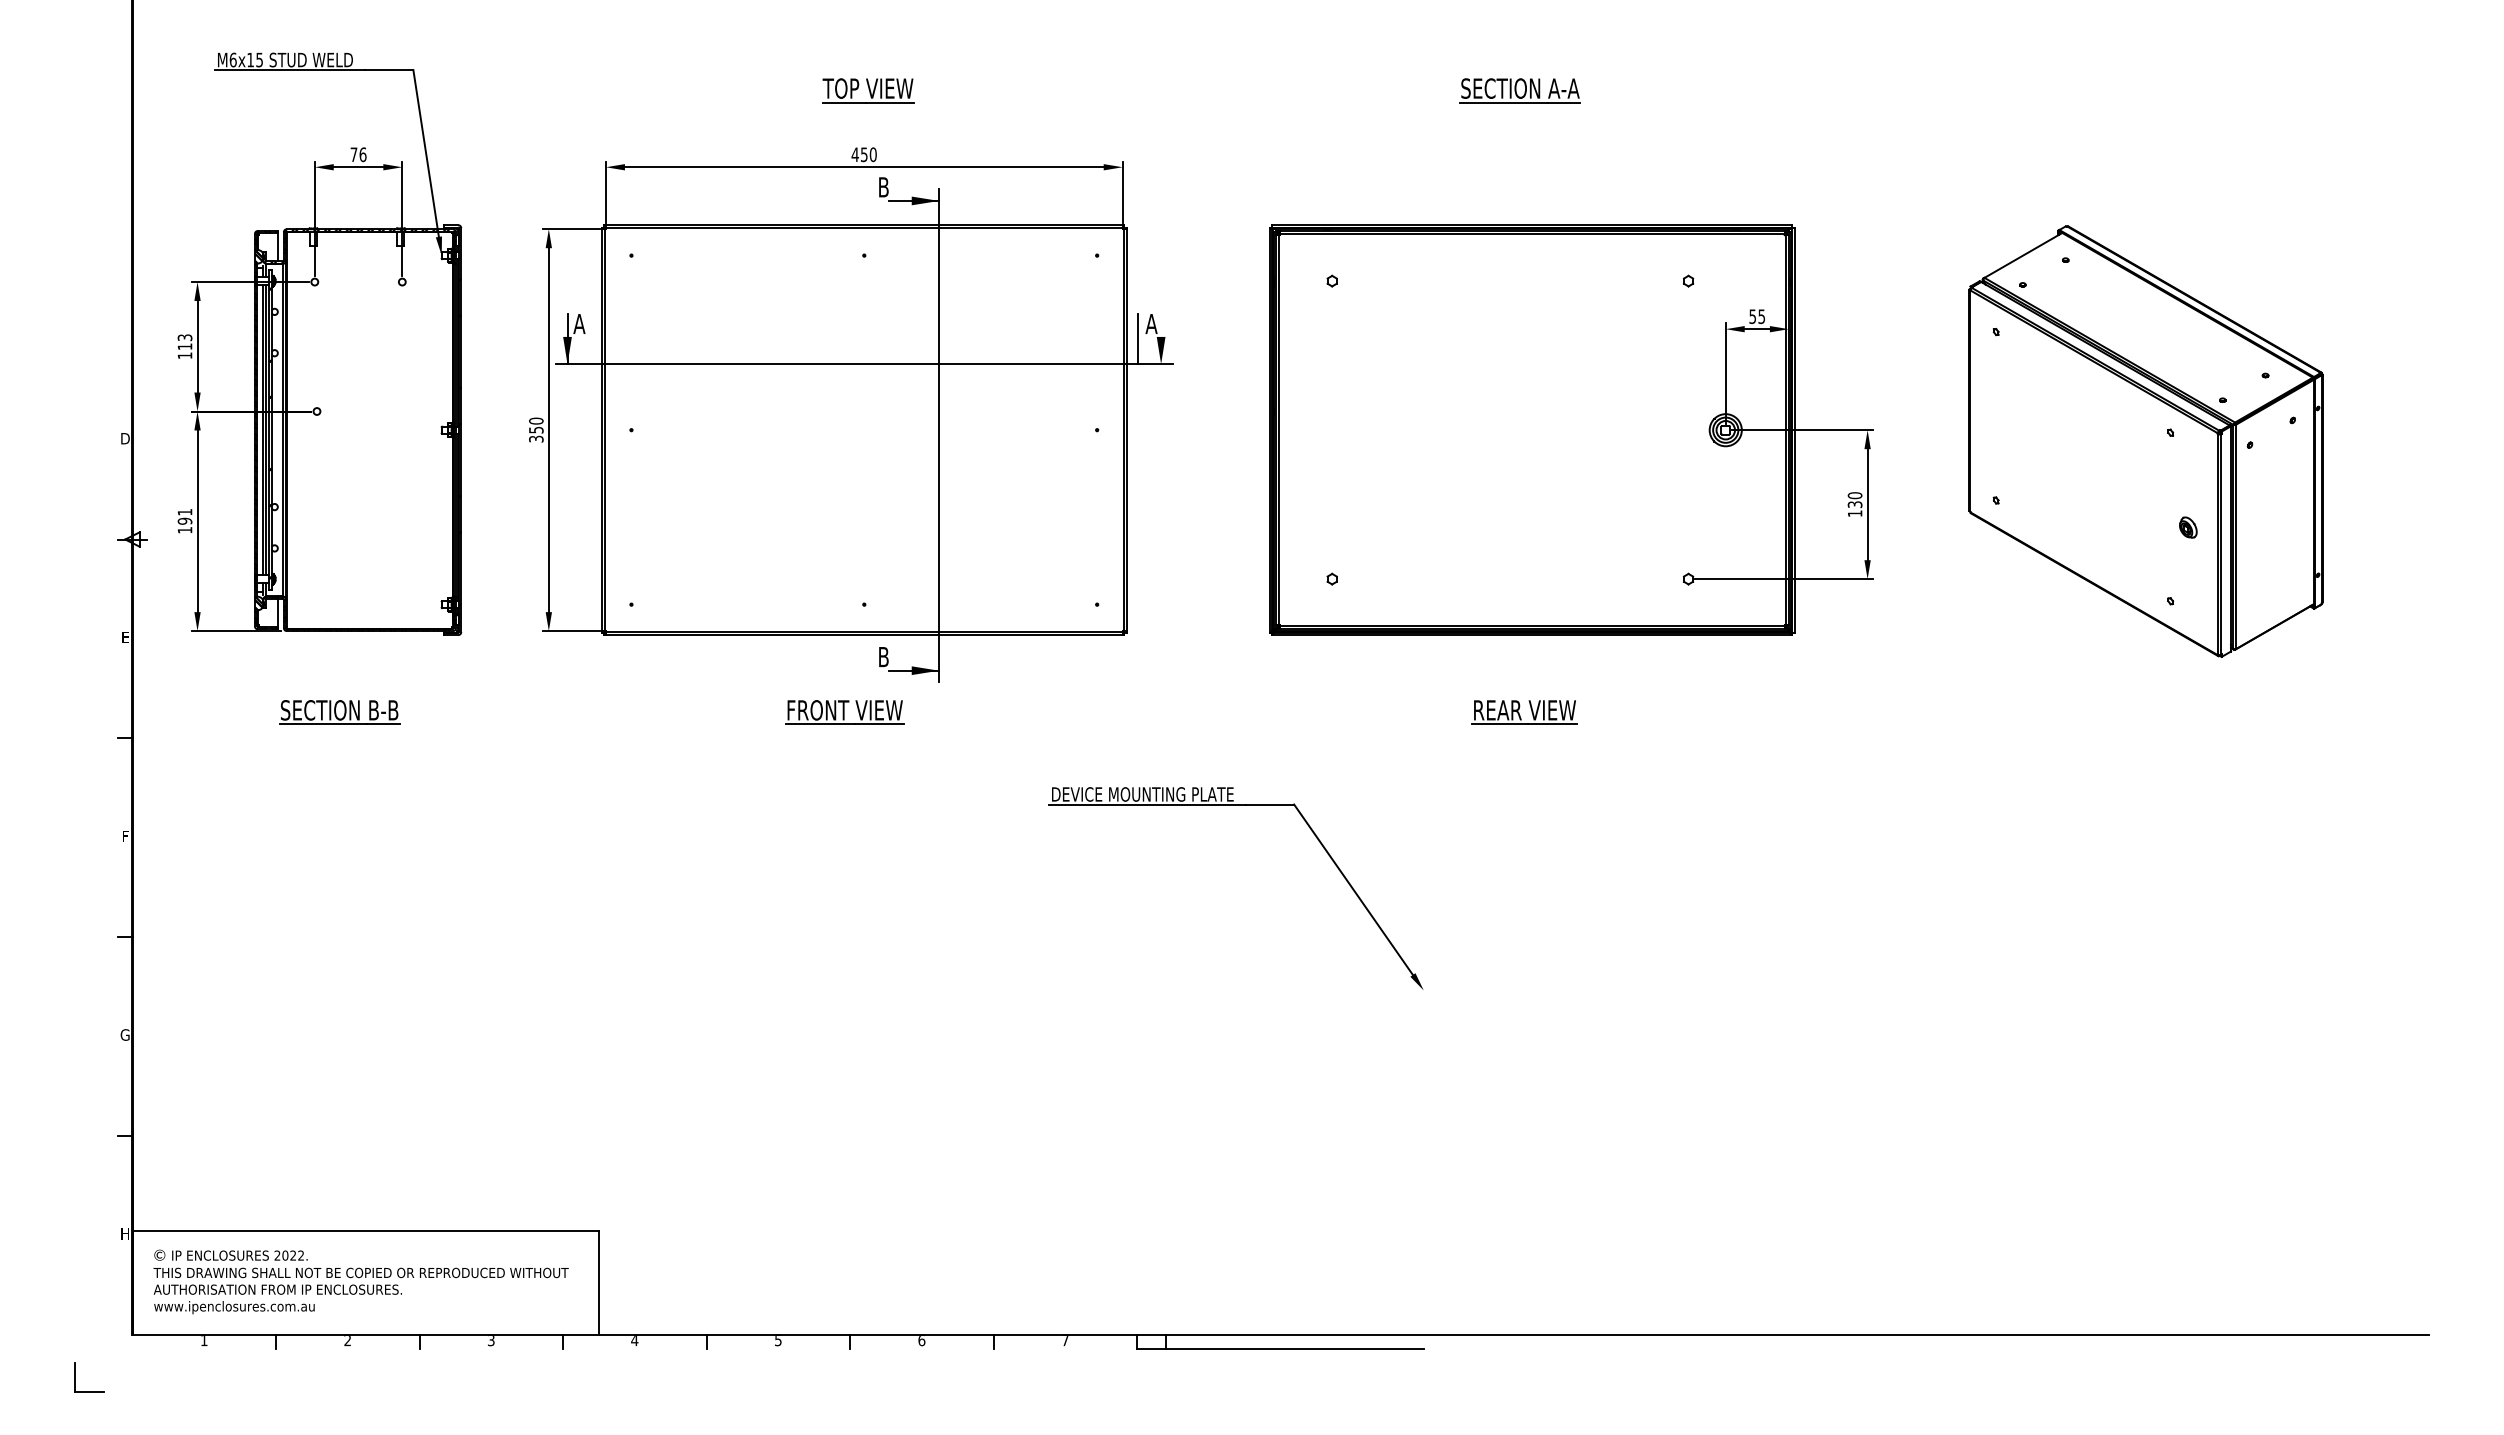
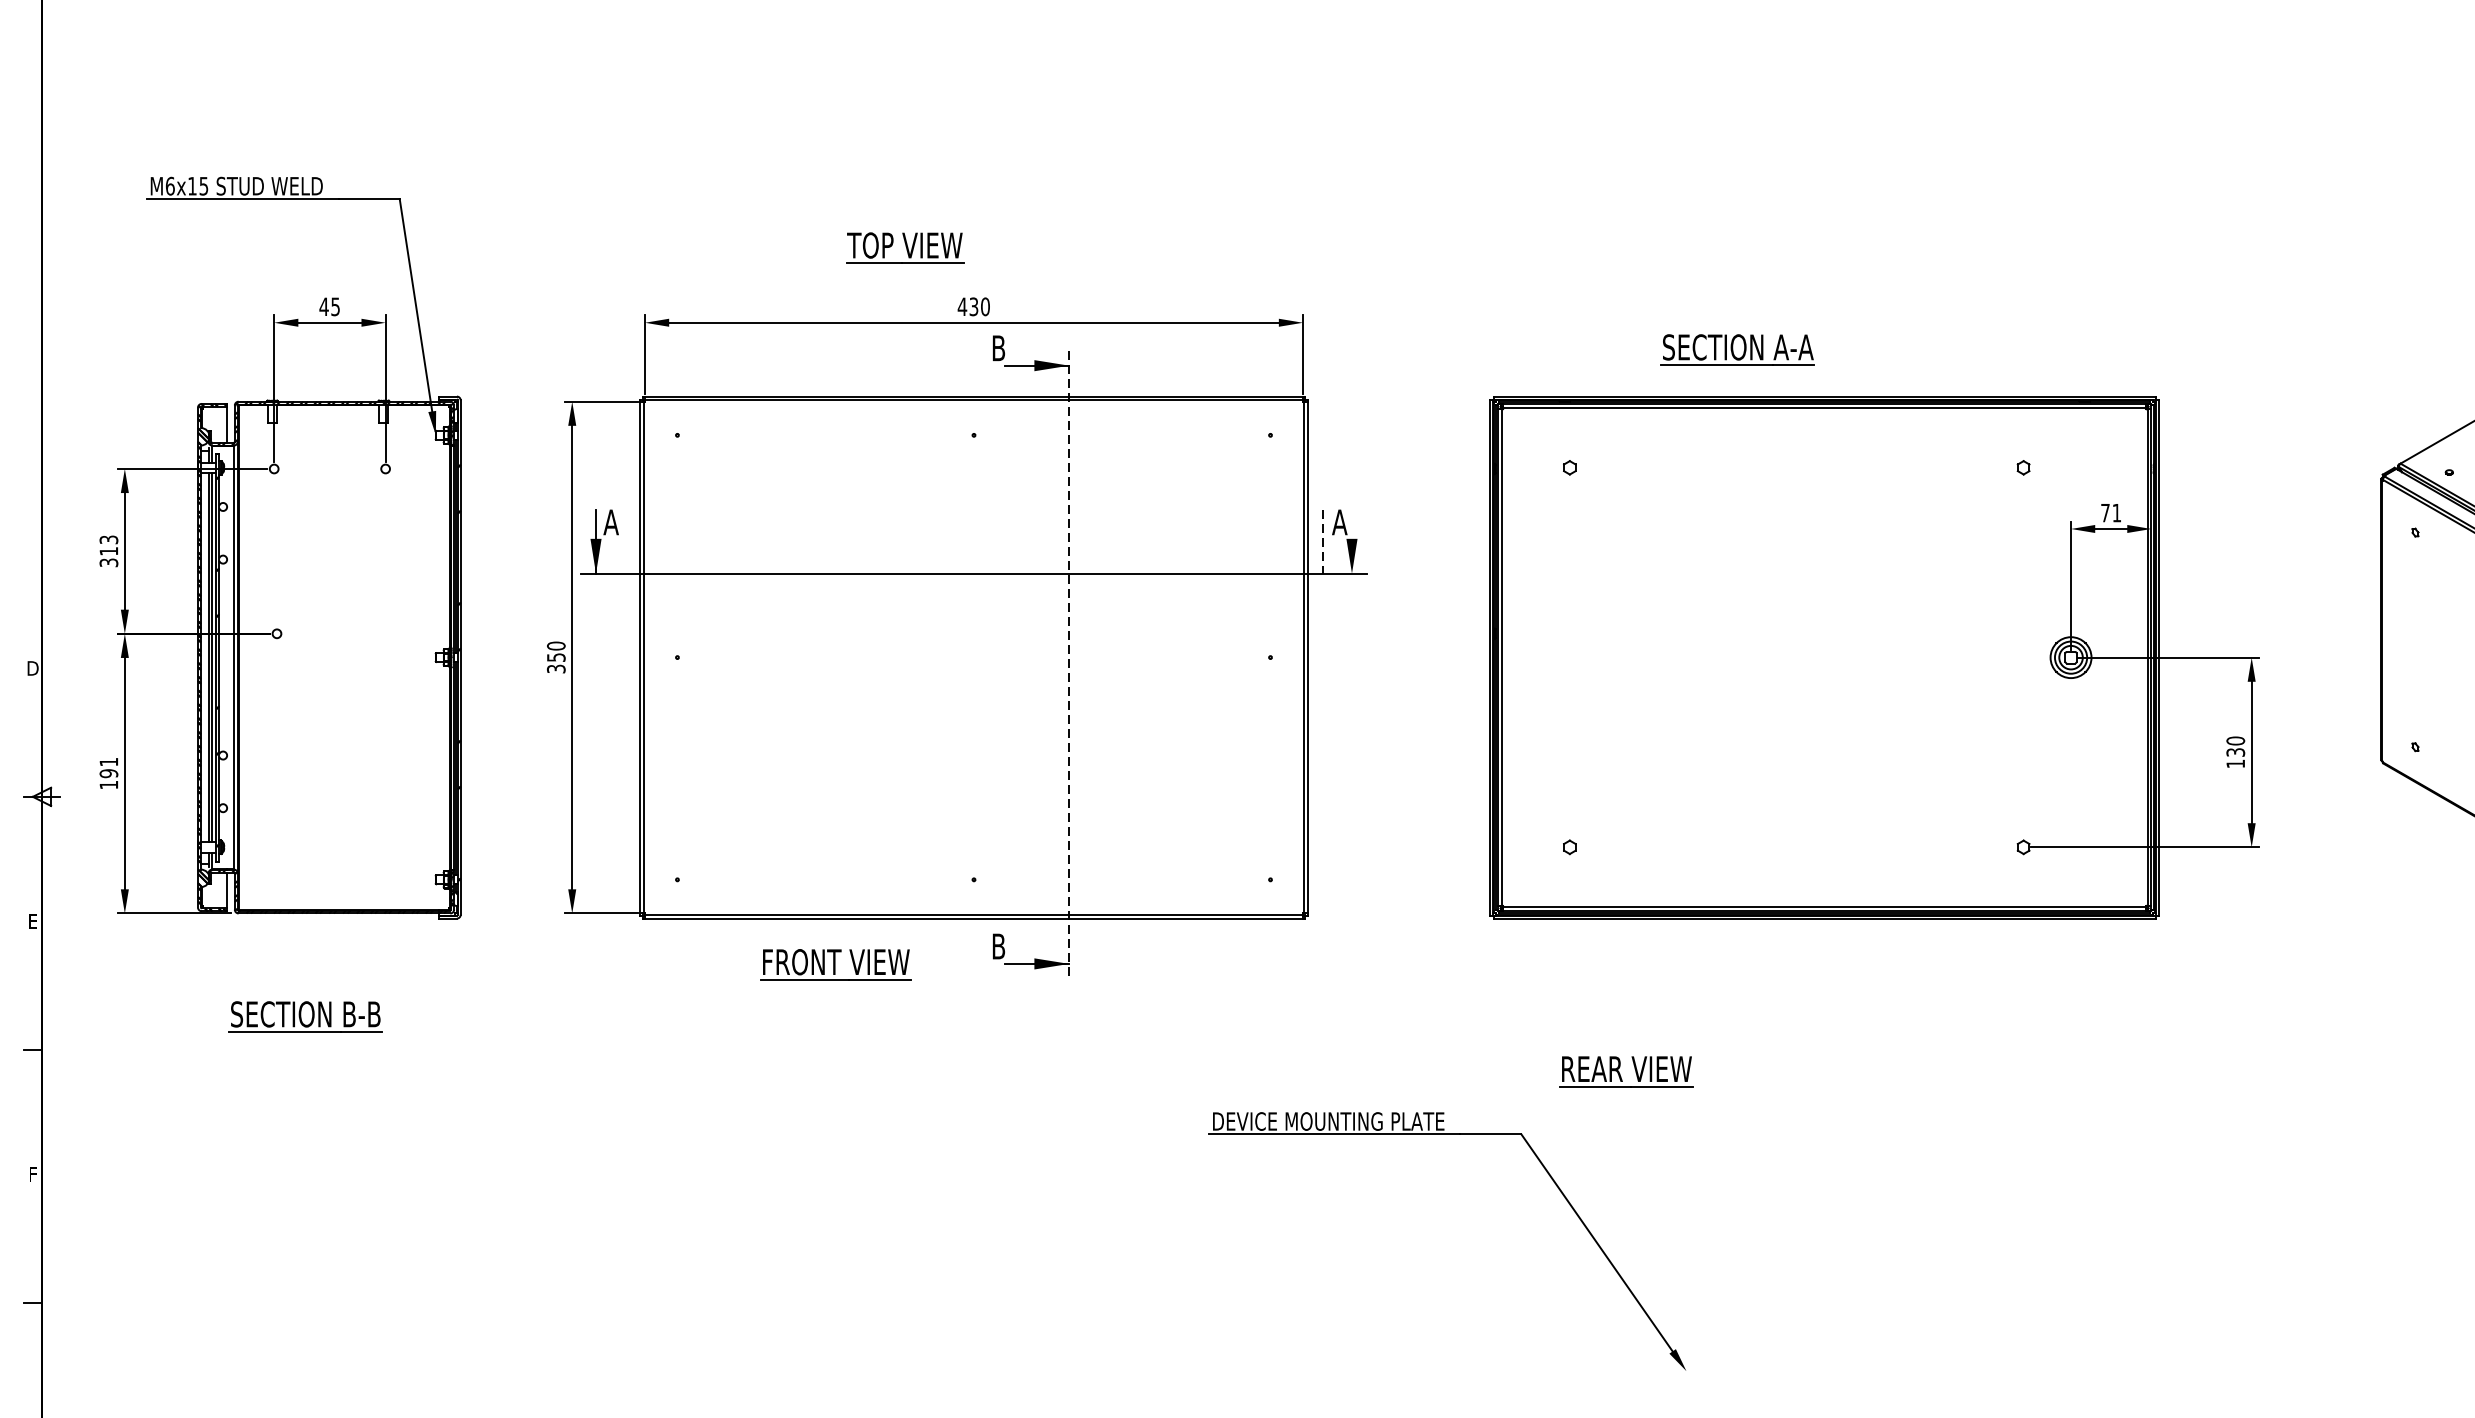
part: (868, 90) -> (905, 247), moved
part: (1519, 90) -> (1737, 349), moved
text: (358, 154) -> (329, 306), 76 -> 45
text: (864, 154) -> (974, 306), 450 -> 430
text: (1756, 316) -> (2110, 512), 55 -> 71
line: (1138, 339) -> (1323, 542), solid -> dashed
text: (184, 355) -> (108, 562), 113 -> 313
line: (939, 436) -> (1069, 665), solid -> dashed
part: (844, 712) -> (835, 964), moved
part: (1524, 712) -> (1626, 1071), moved

